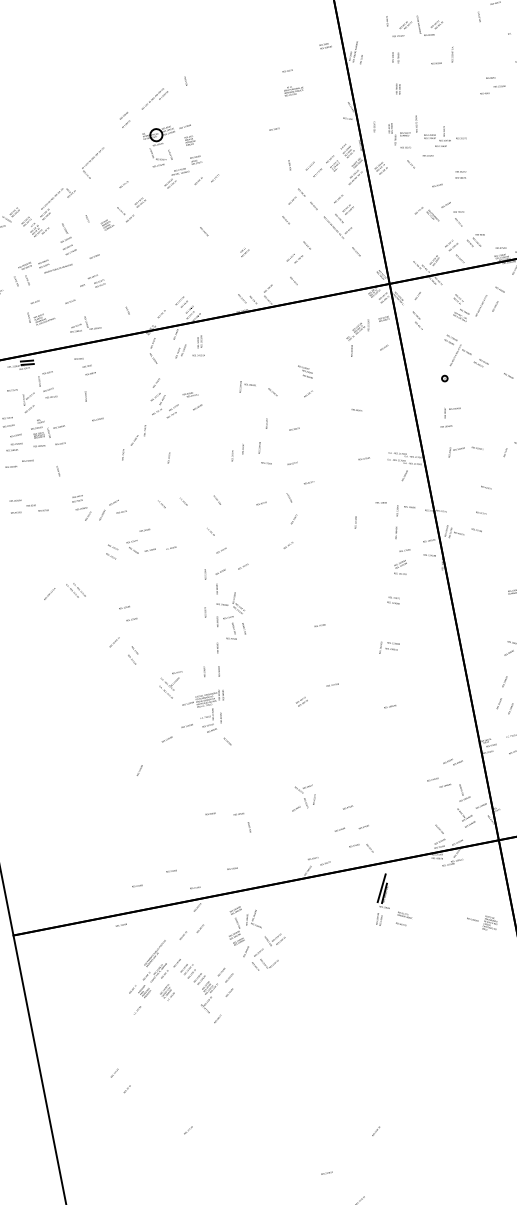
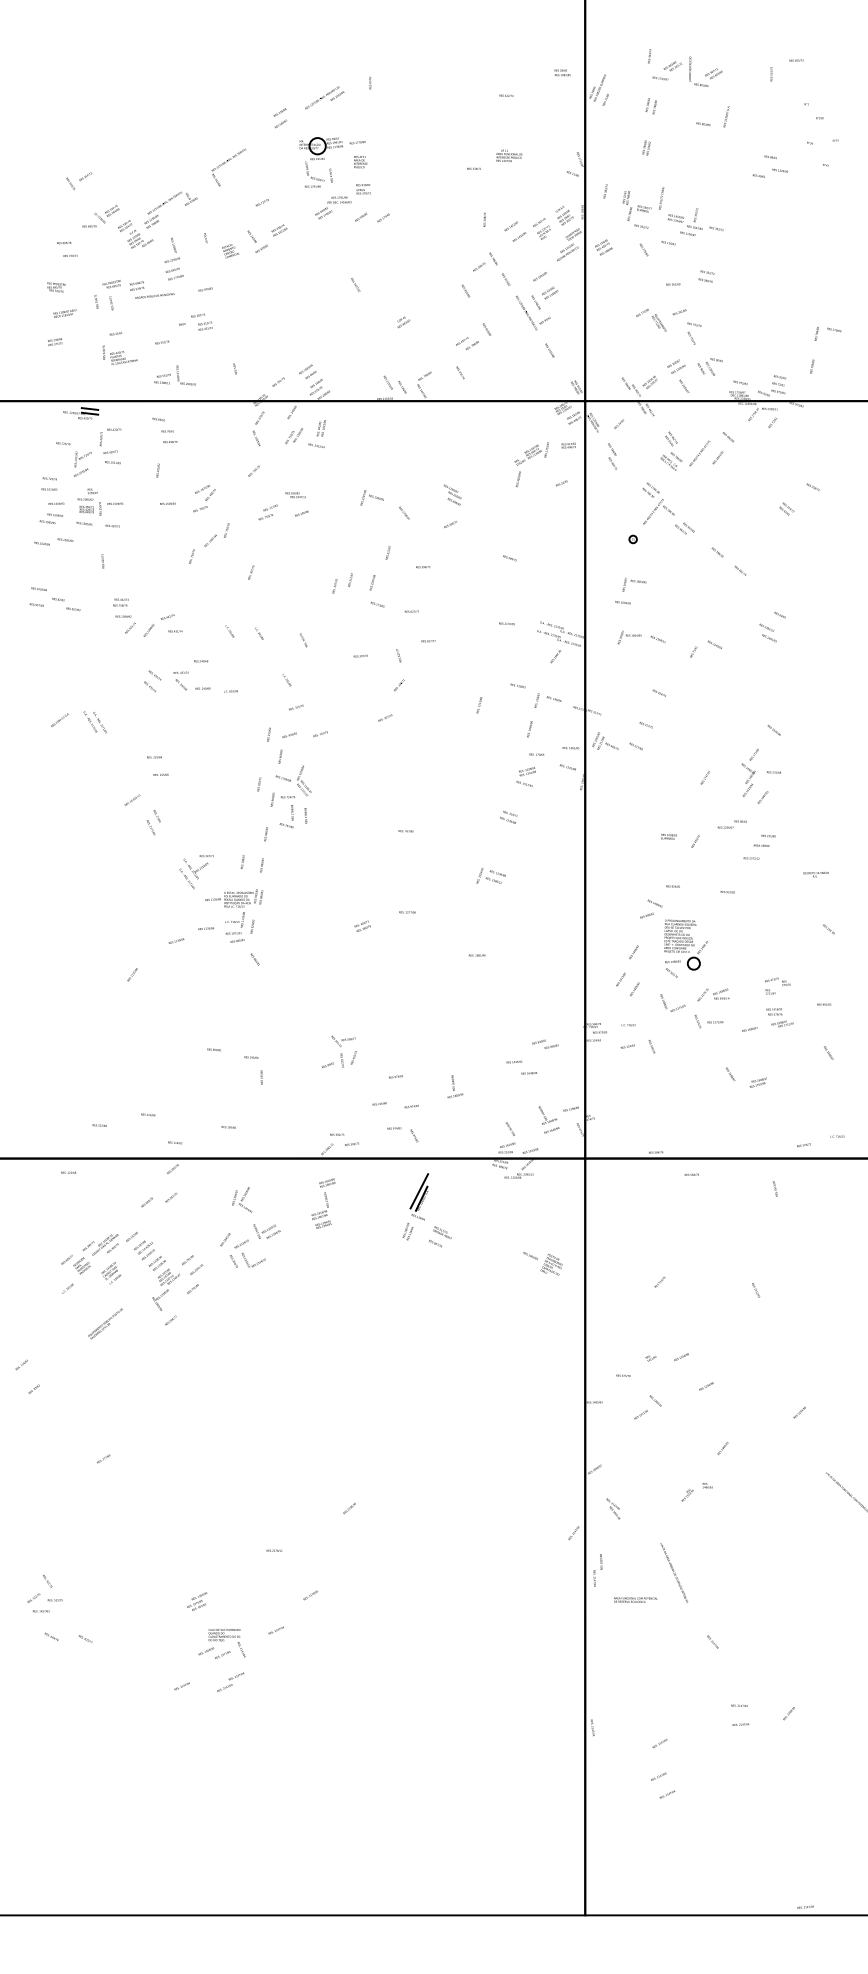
text: (293, 90) -> (509, 155), moved
text: (158, 403) -> (204, 498), moved
text: (463, 792) -> (455, 1086), moved
text: (235, 926) -> (323, 1203), moved
text: (155, 953) -> (105, 1323), moved

